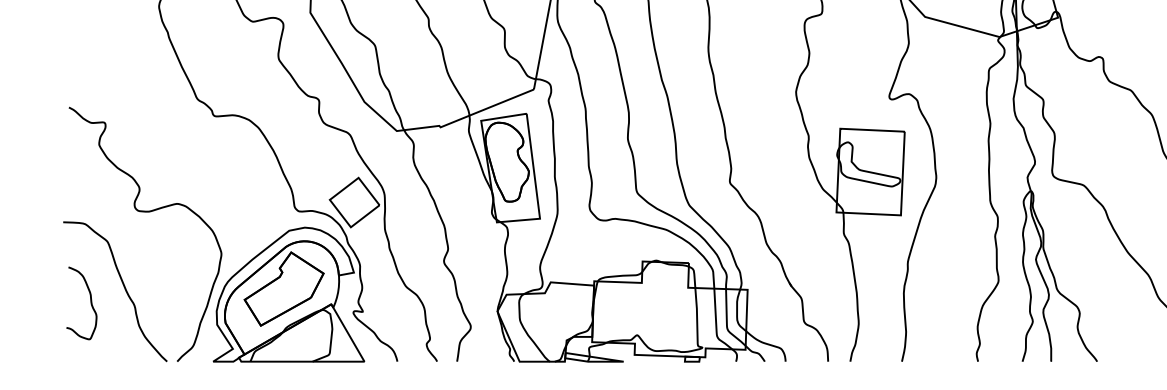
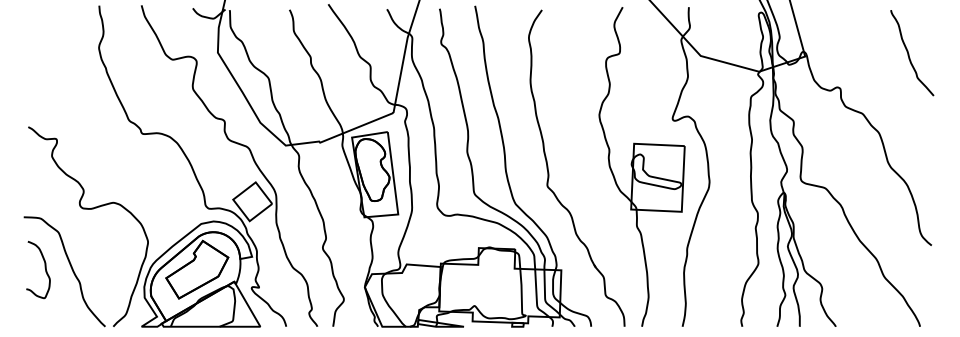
curve: (89, 301) -> (44, 268), moved

